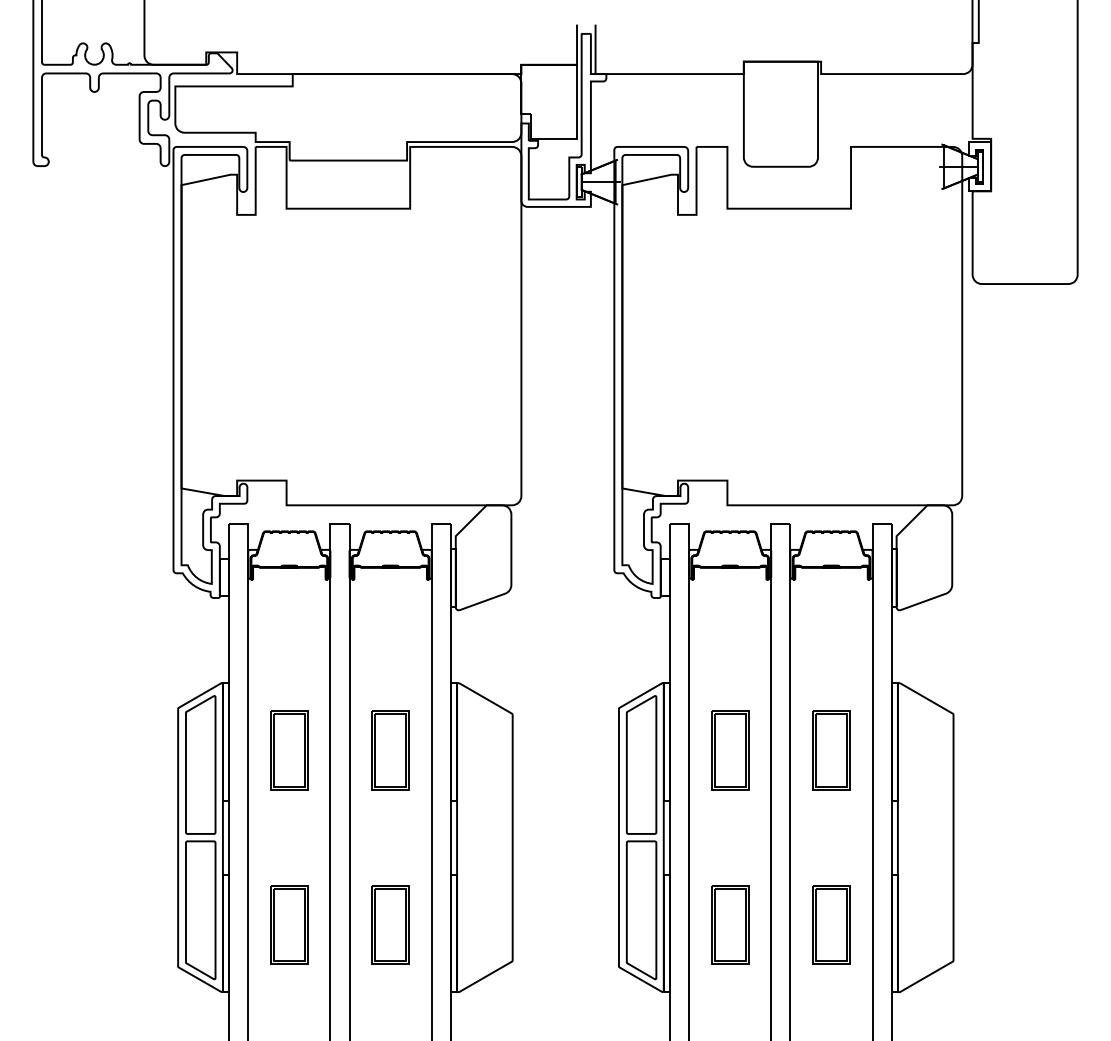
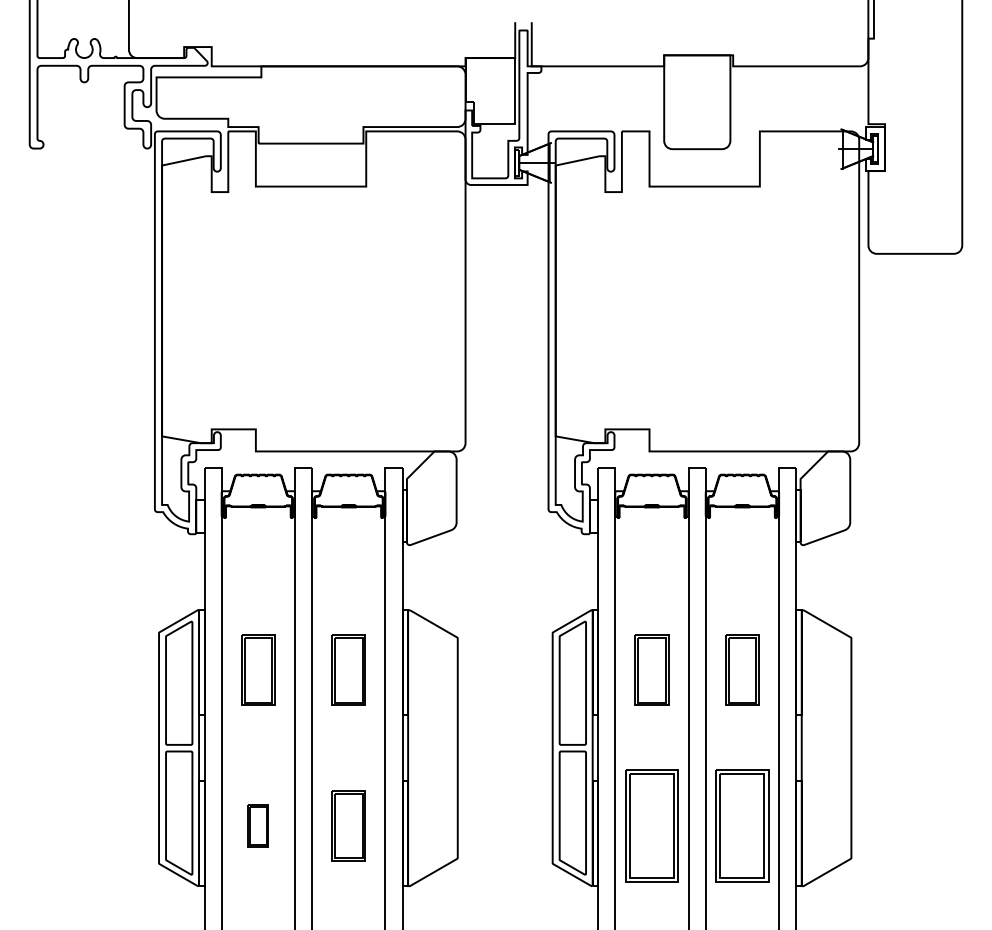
part: (289, 924) -> (258, 825), size x0.6
part: (729, 924) -> (651, 825), size x1.6
part: (831, 924) -> (742, 825), size x1.6

